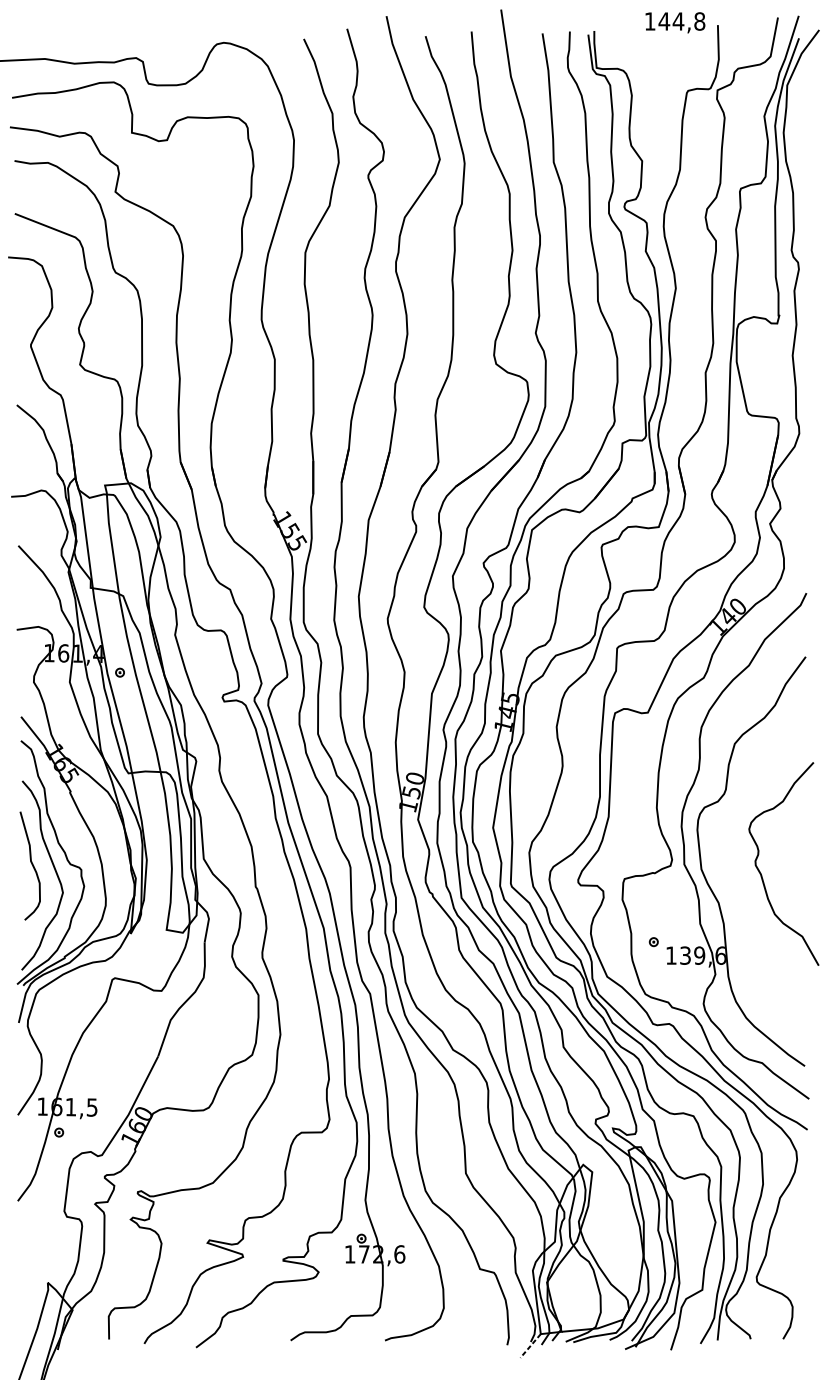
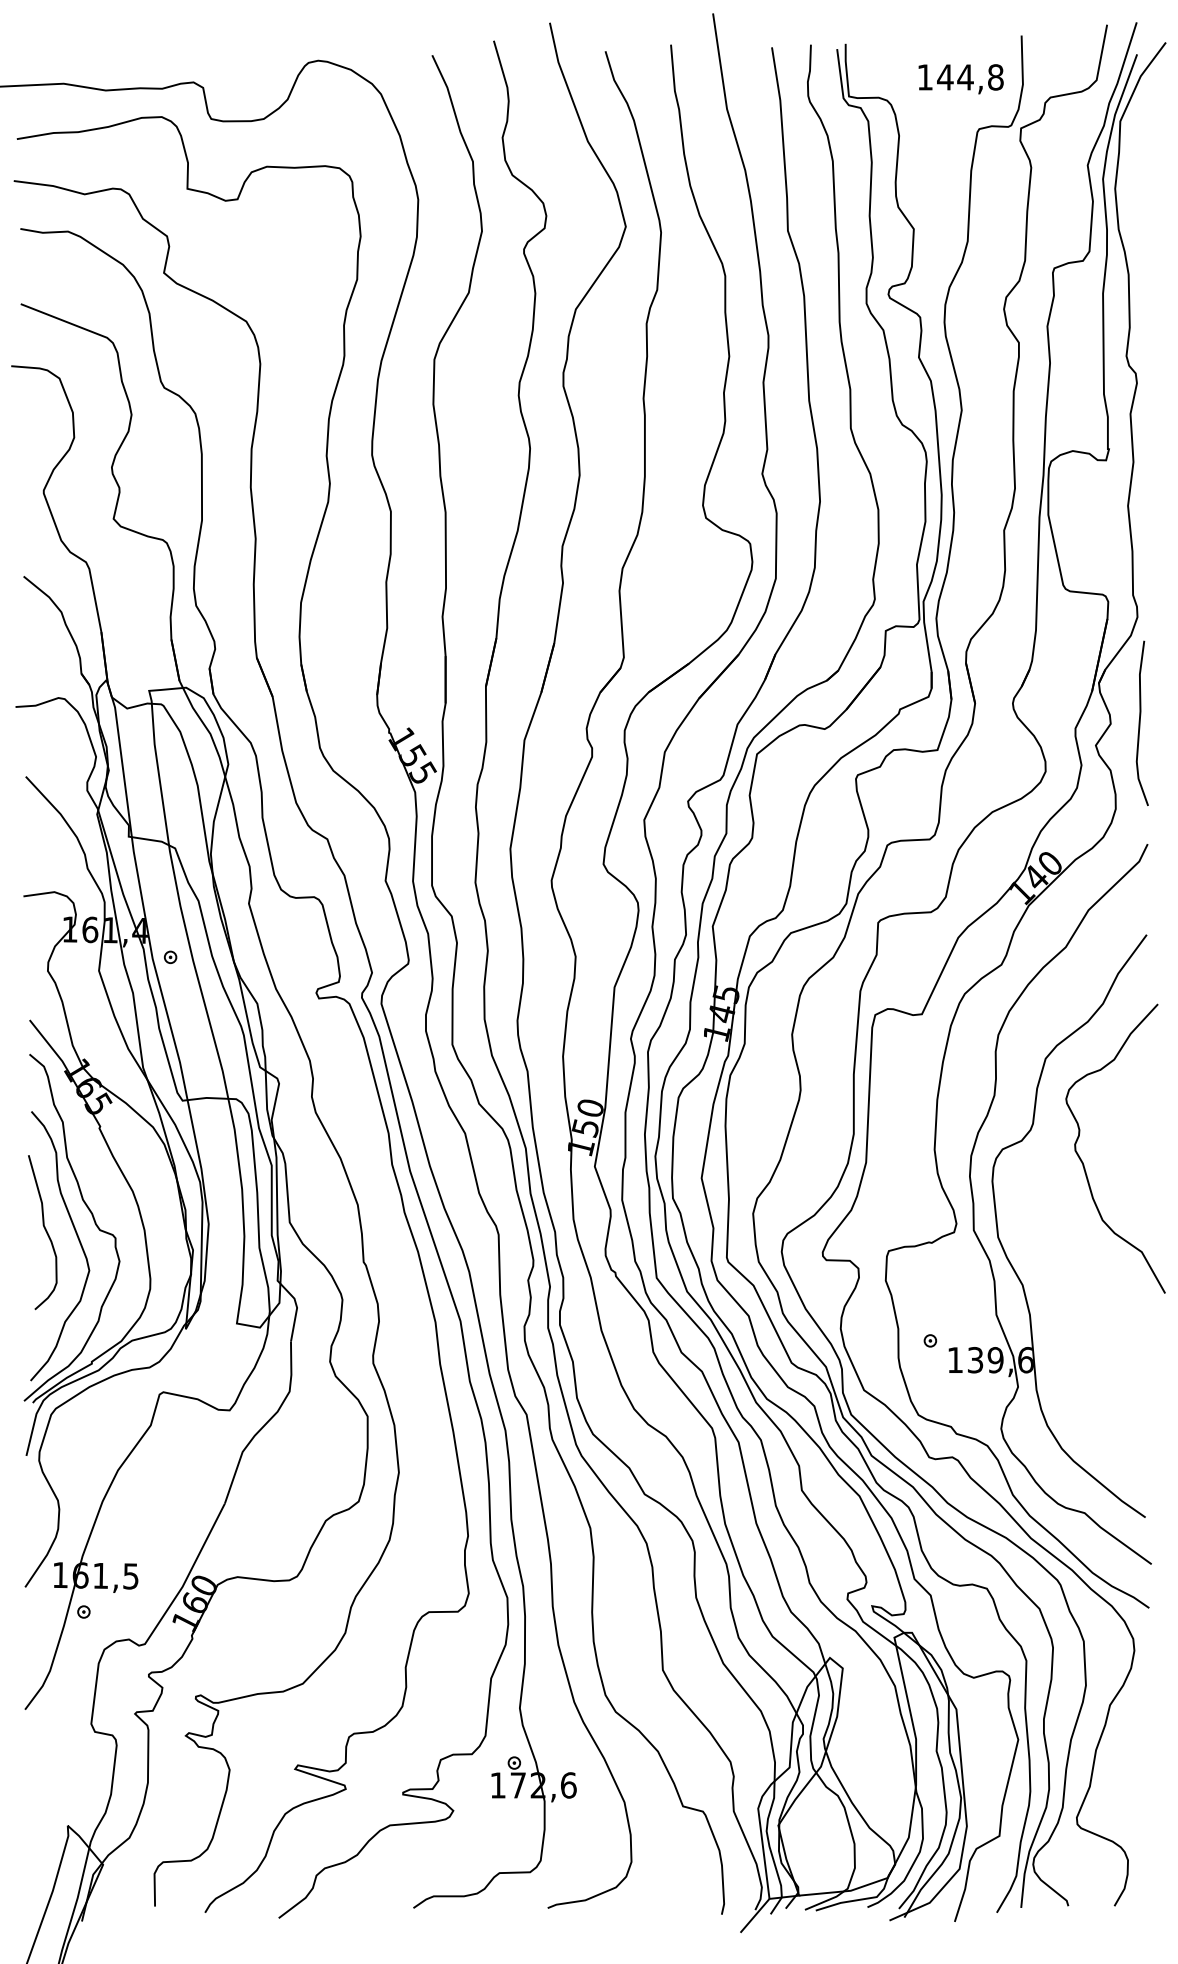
text: (674, 22) -> (960, 79), moved
curve: (801, 507) -> (1140, 722), added
curve: (762, 875) -> (1084, 1164), moved
line: (530, 1346) -> (754, 1916), dashed -> solid

